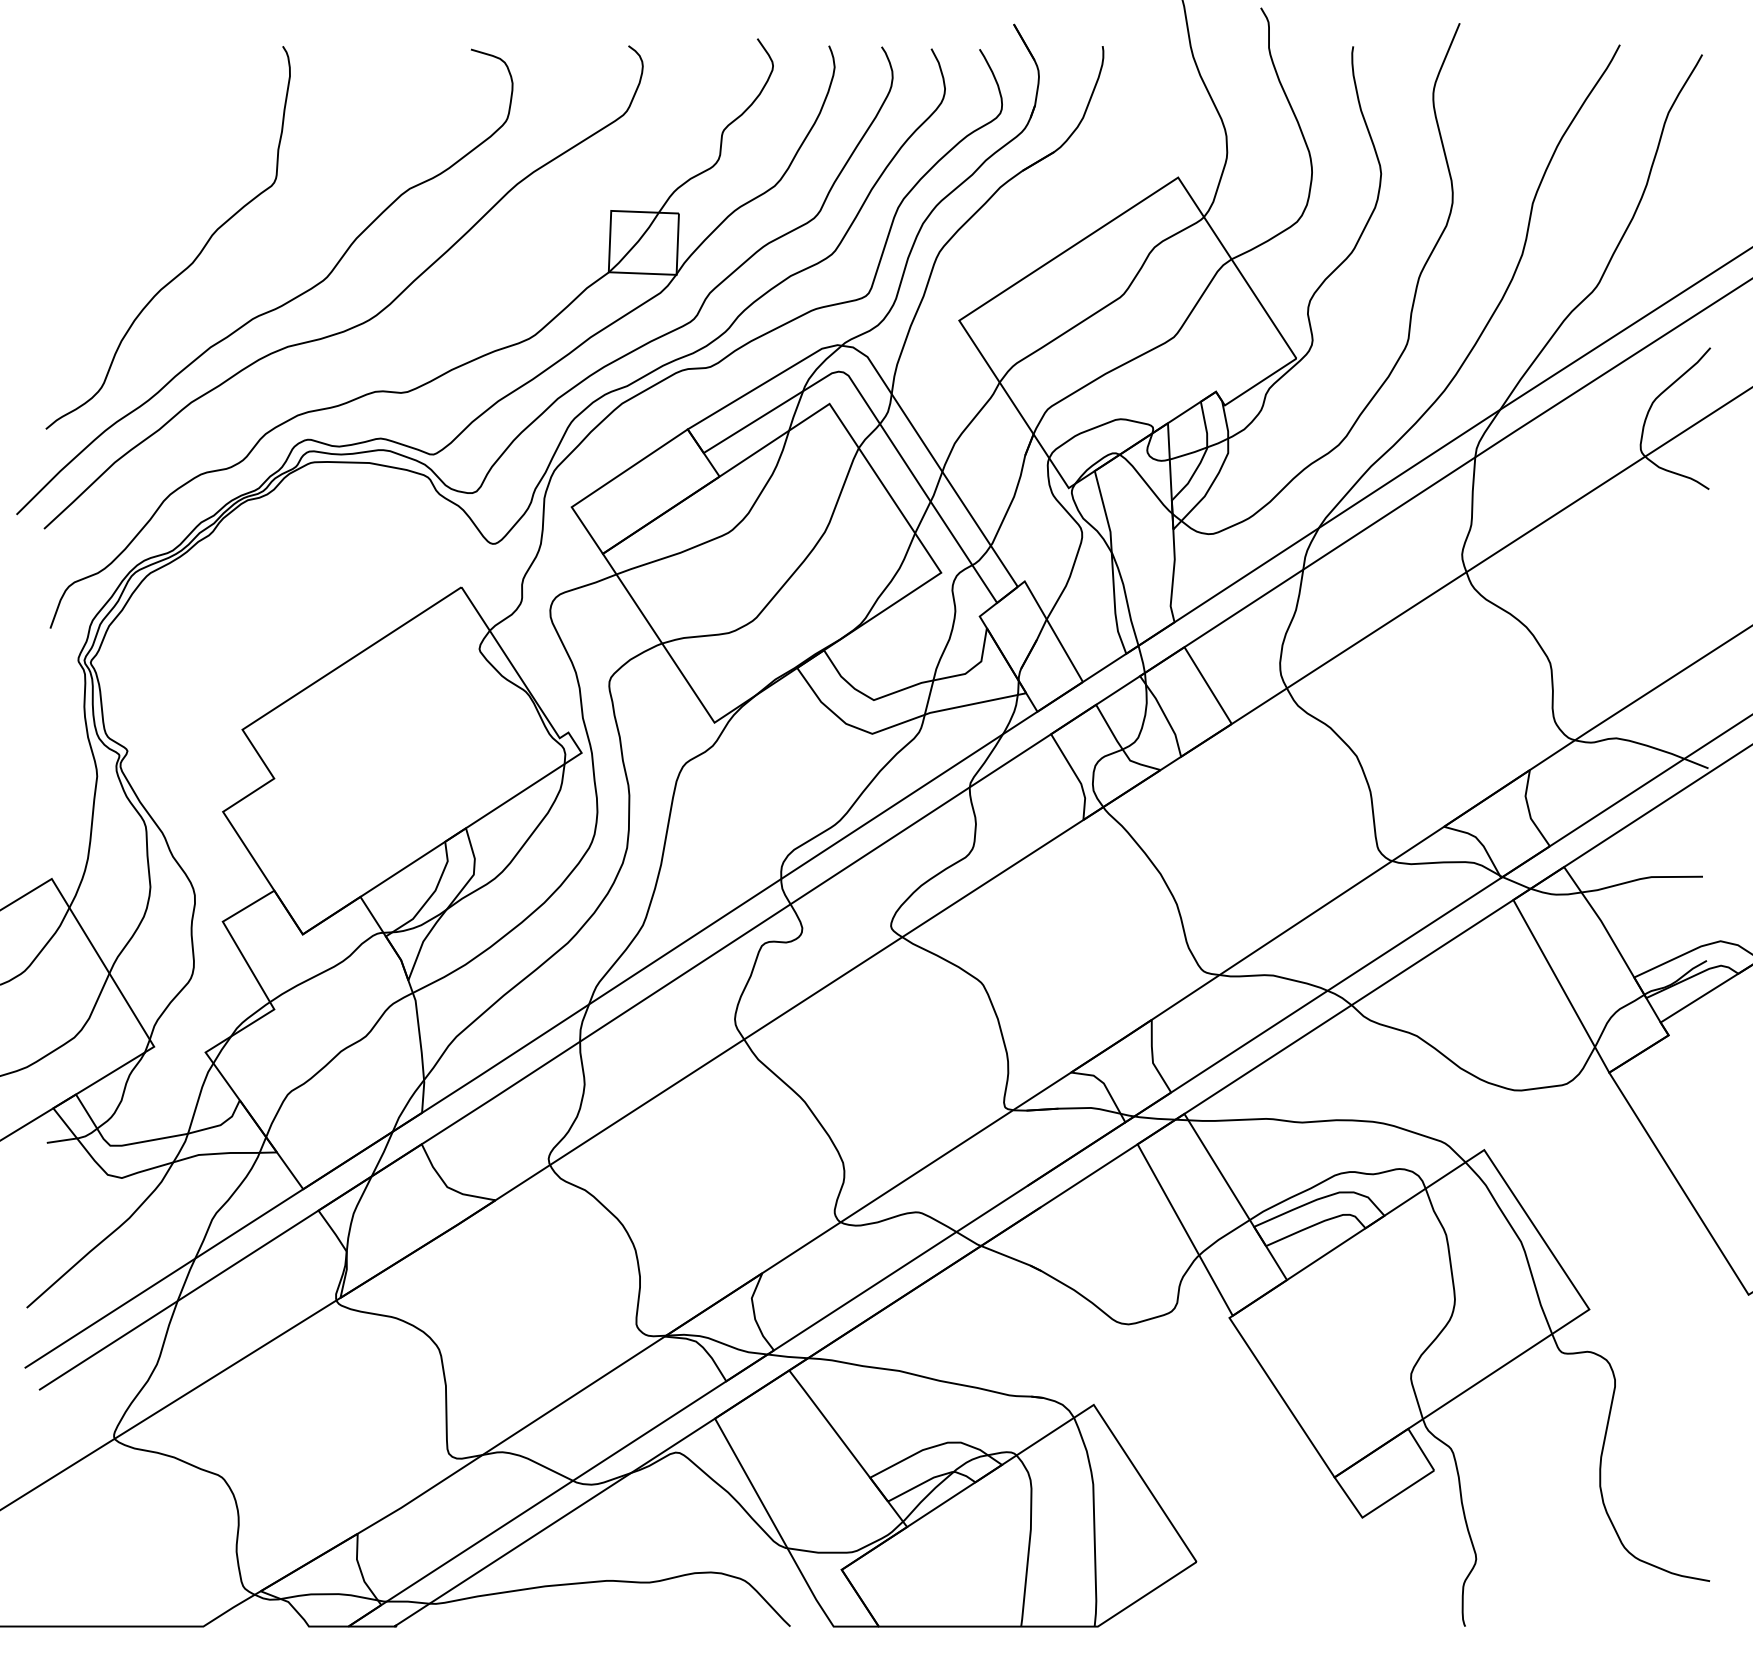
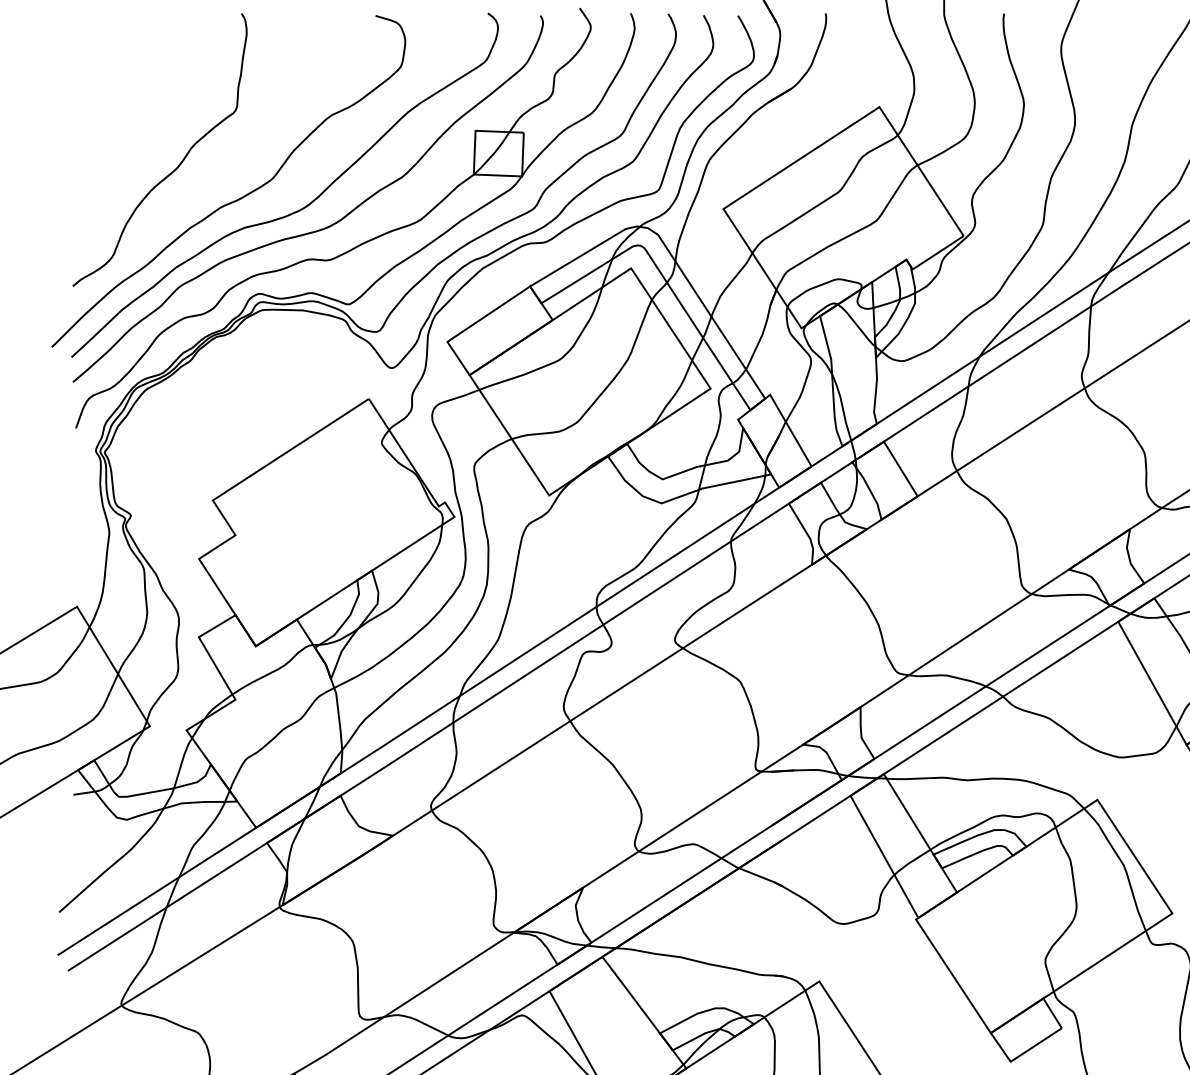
curve: (391, 349) -> (319, 229), added

